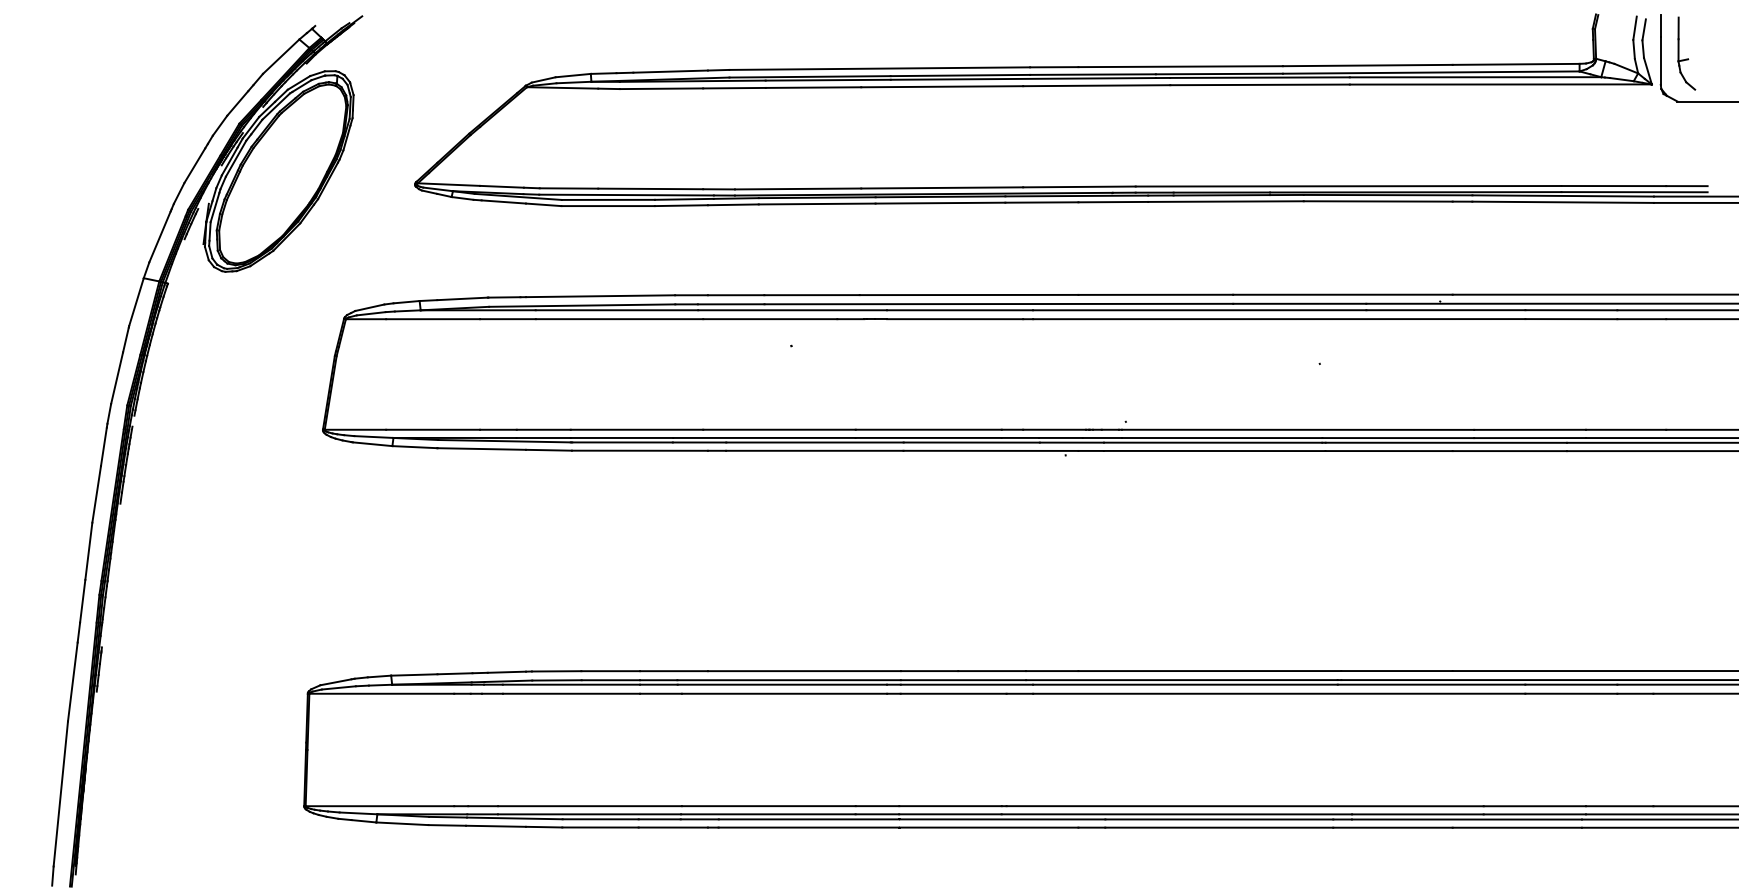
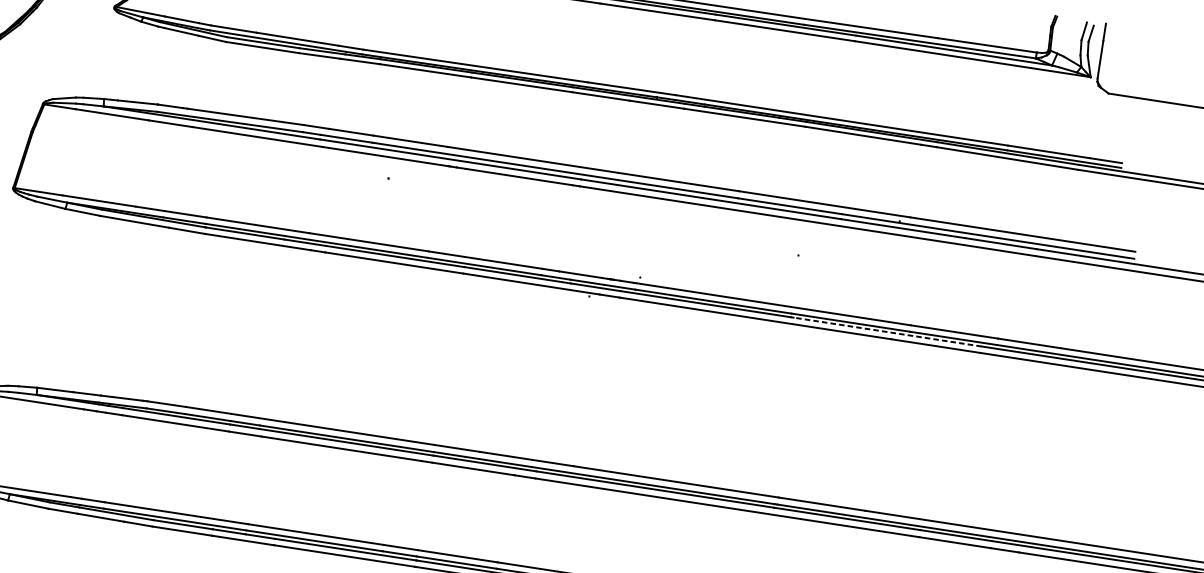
part: (1686, 53) -> (1121, 57), removed
line: (1446, 442) -> (887, 331), solid -> dashed

